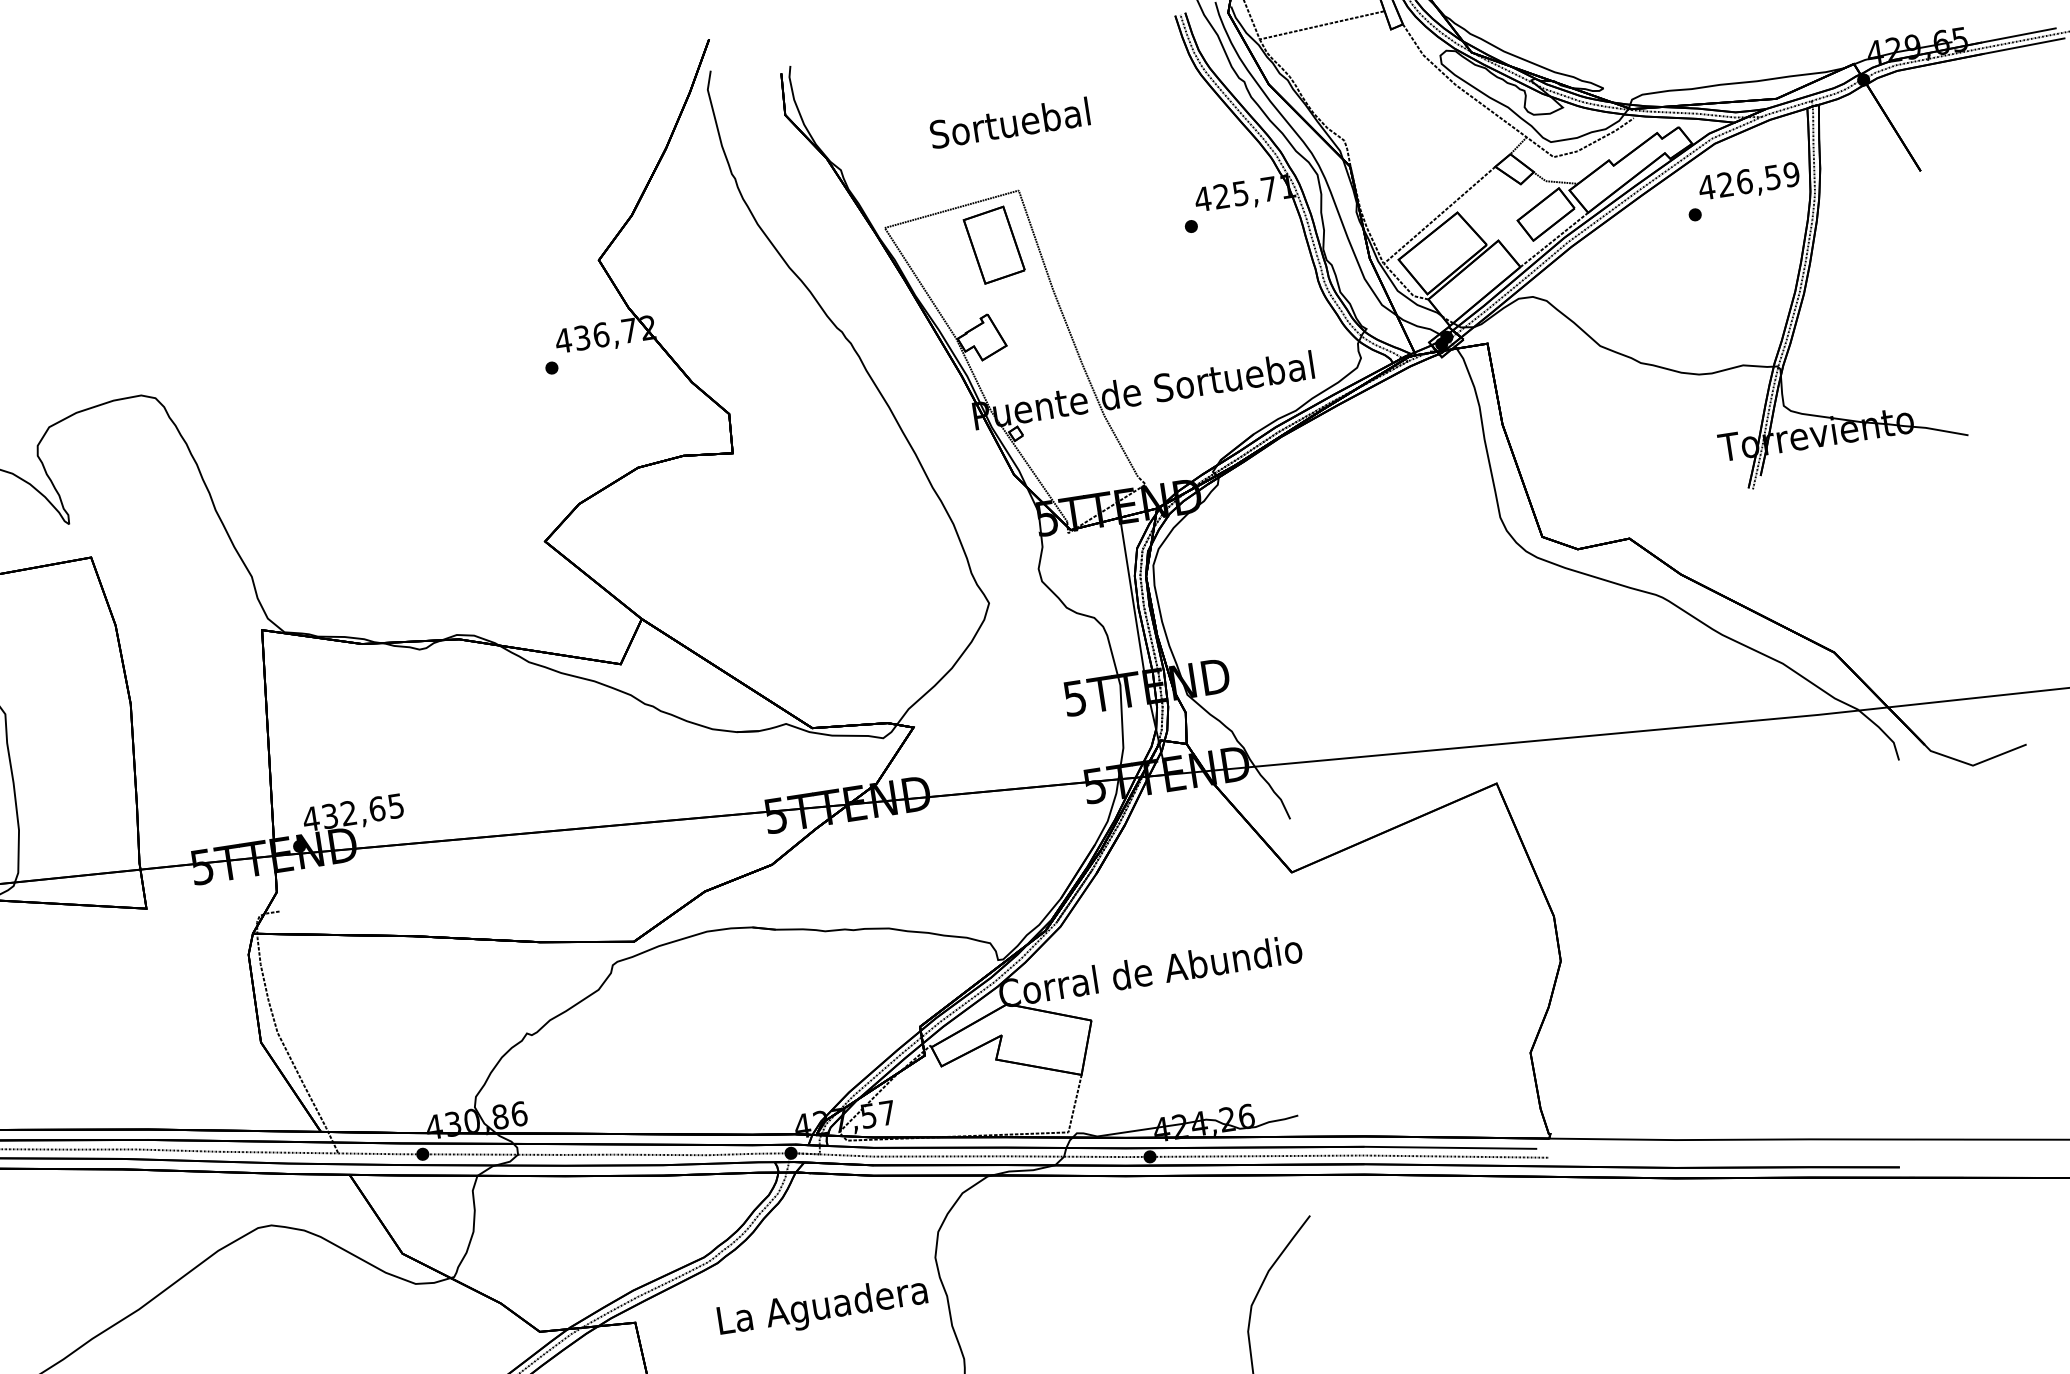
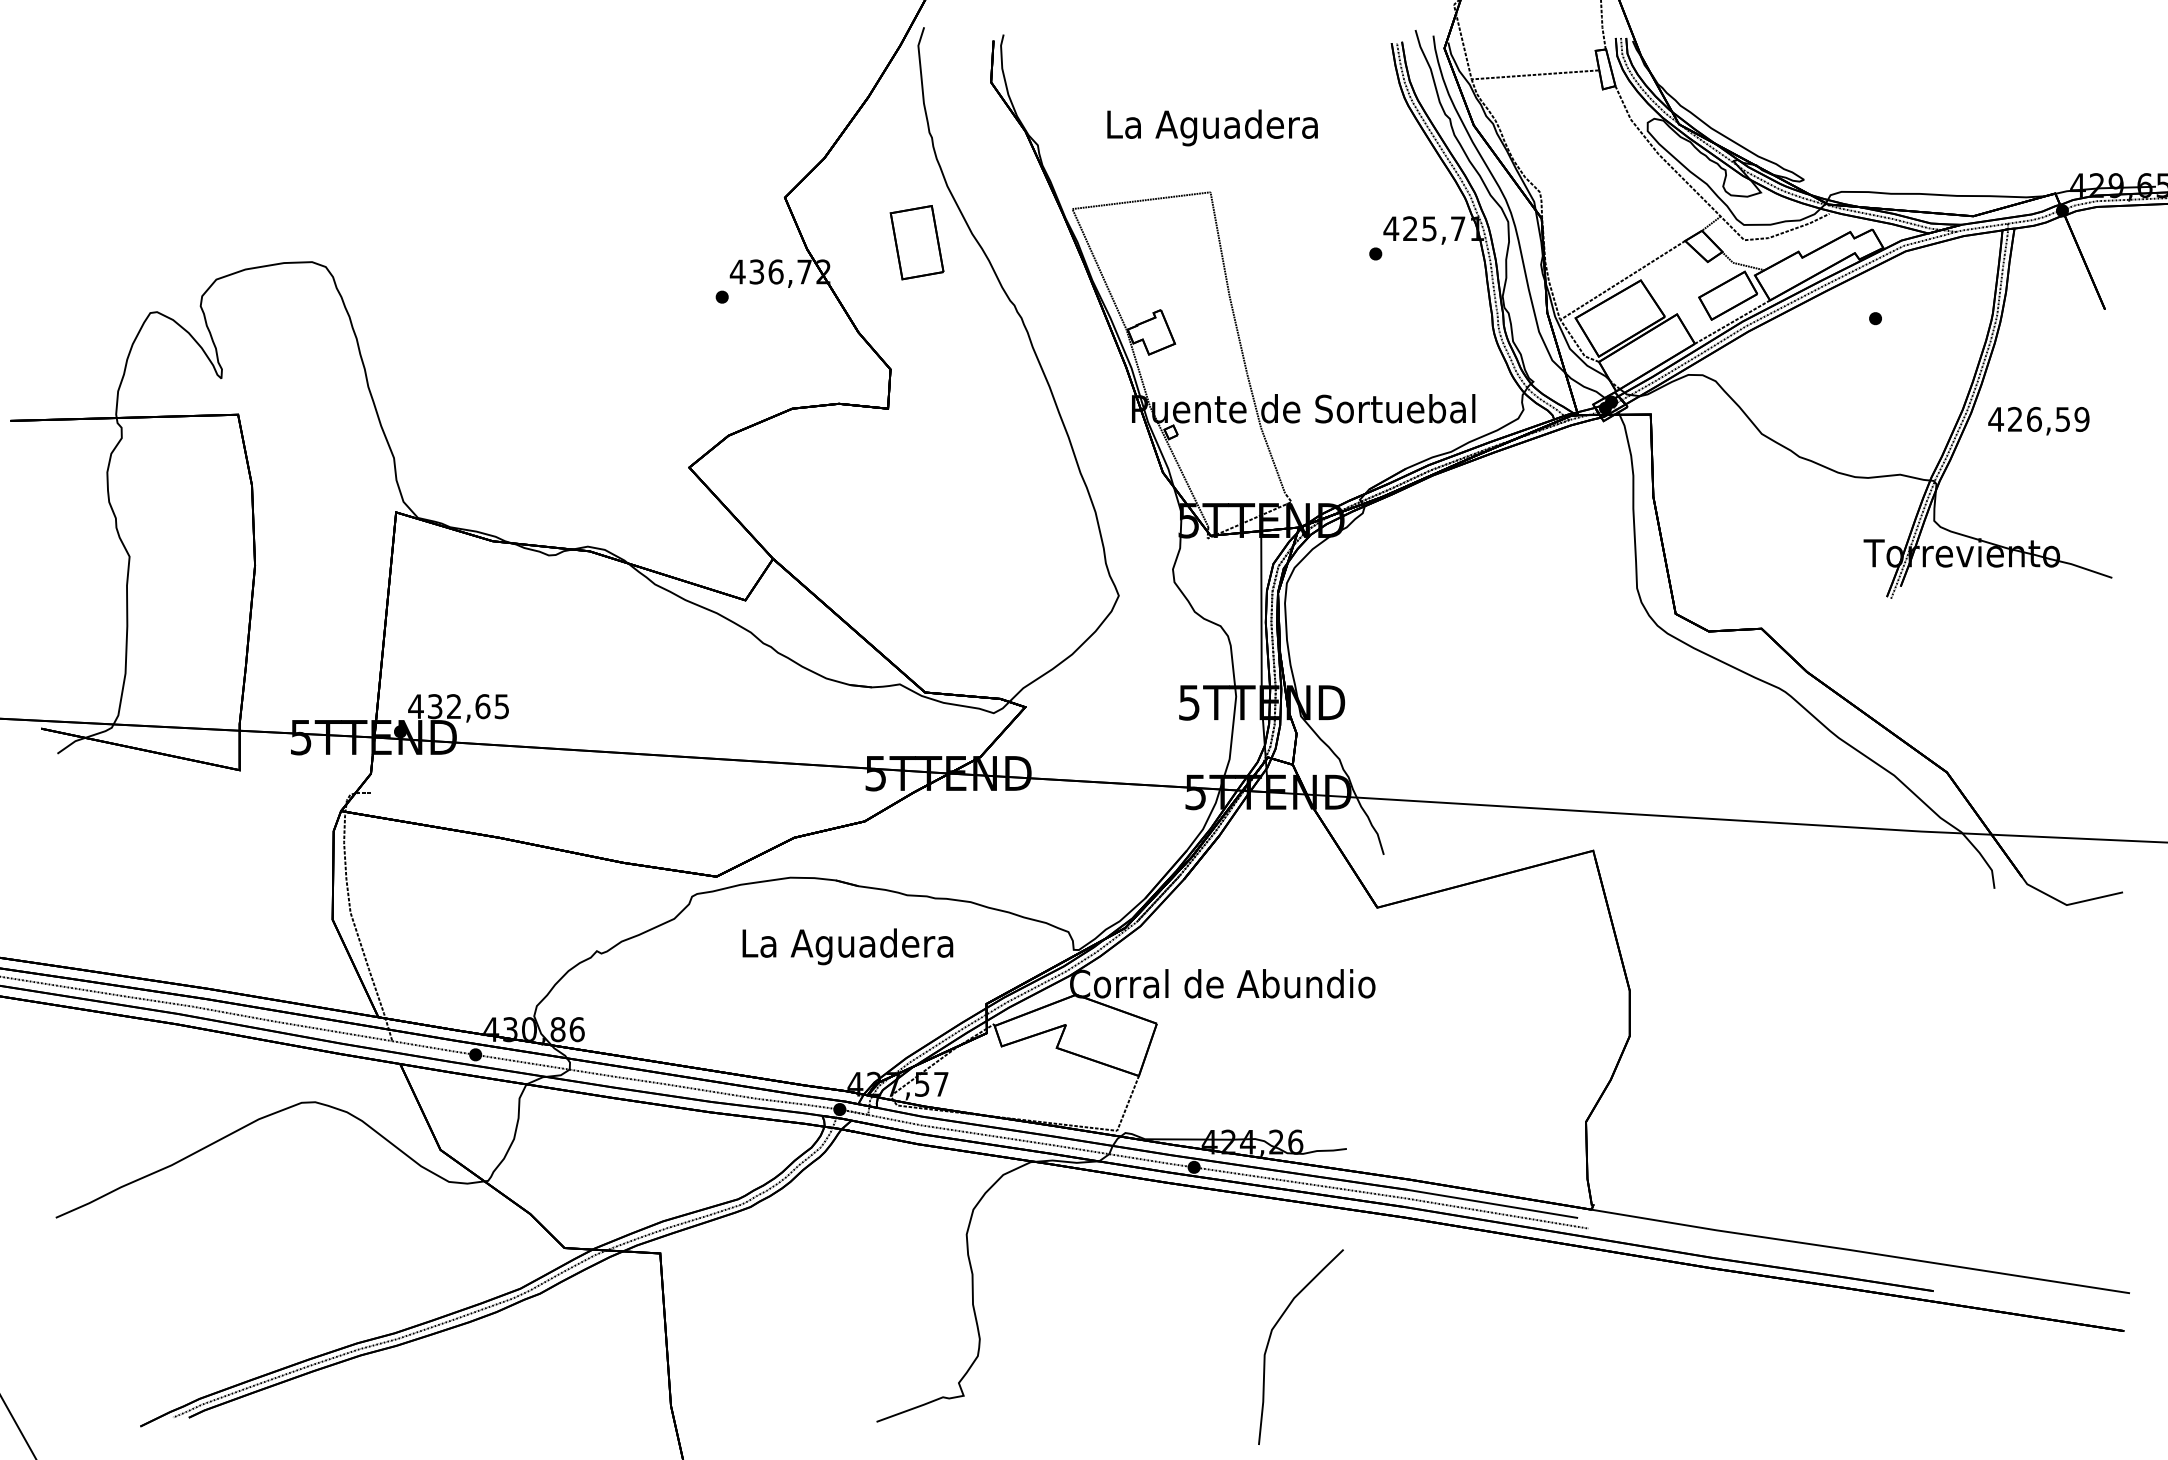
text: (1010, 126) -> (1212, 127), Sortuebal -> La Aguadera
text: (1749, 183) -> (2038, 421), moved
part: (993, 245) -> (916, 242), moved
text: (822, 1308) -> (847, 946), moved

